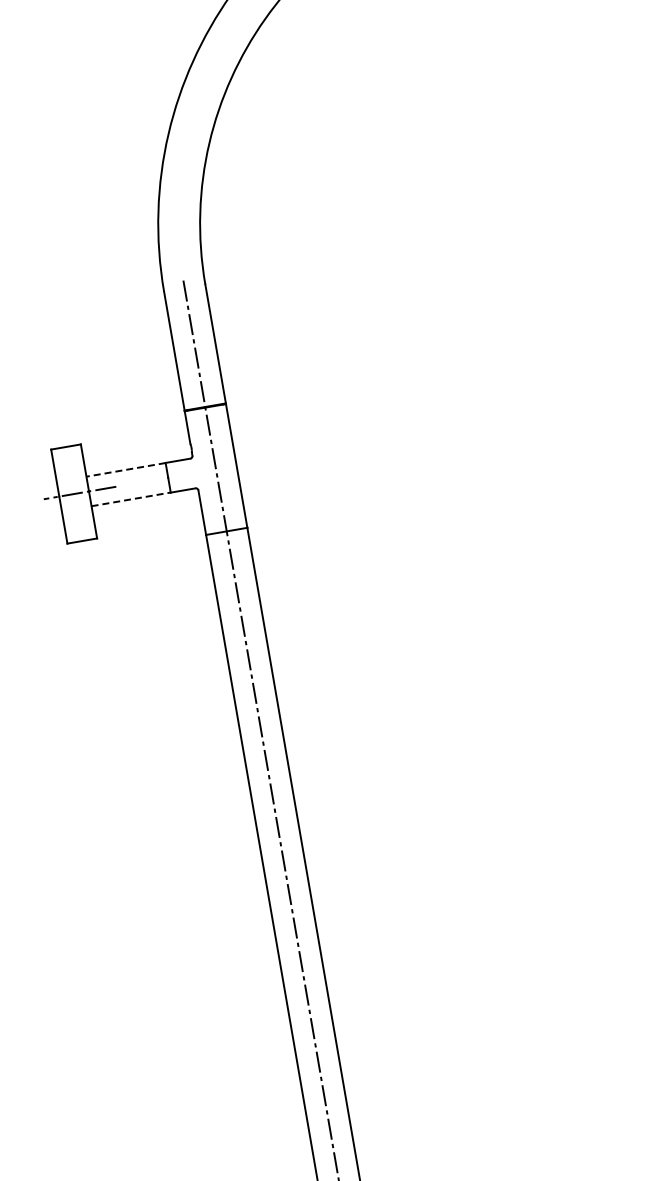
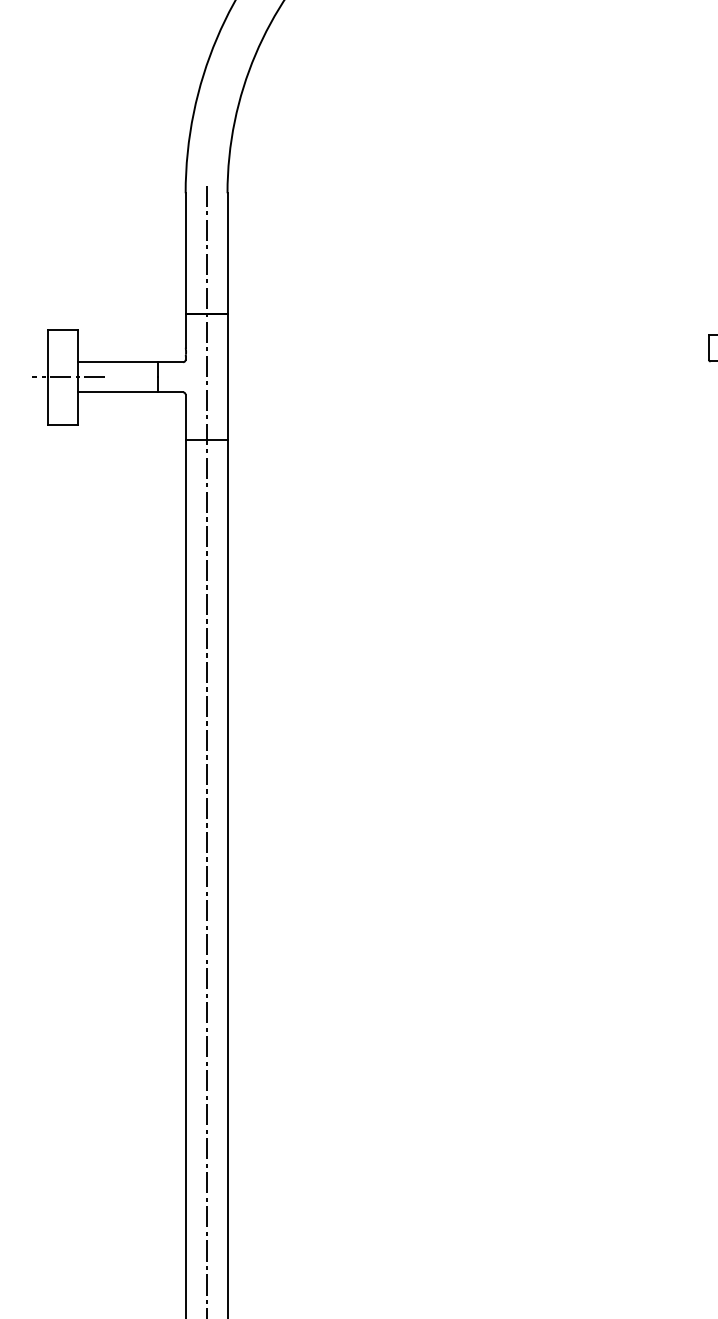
line: (125, 470) -> (117, 362), dashed -> solid
line: (131, 499) -> (118, 392), dashed -> solid

